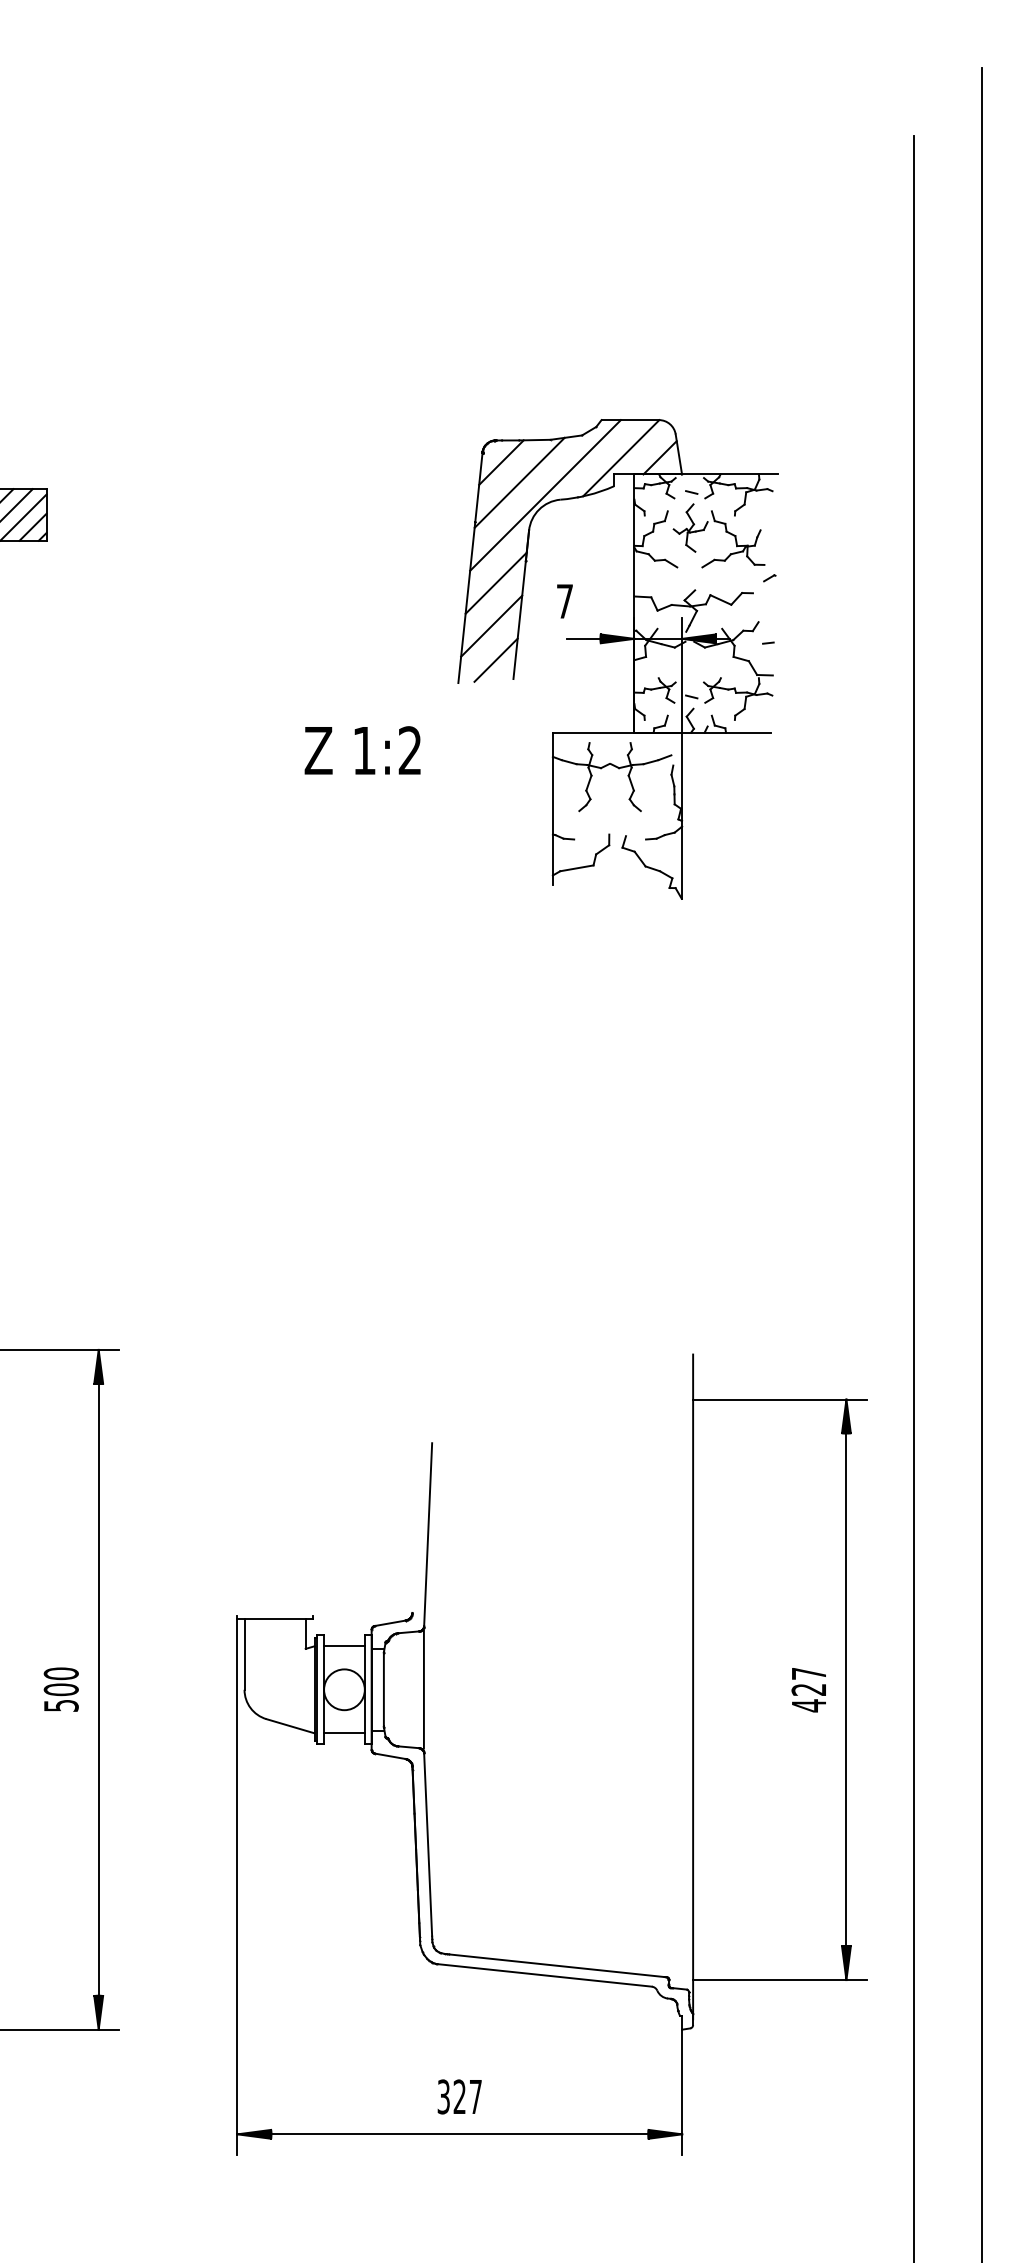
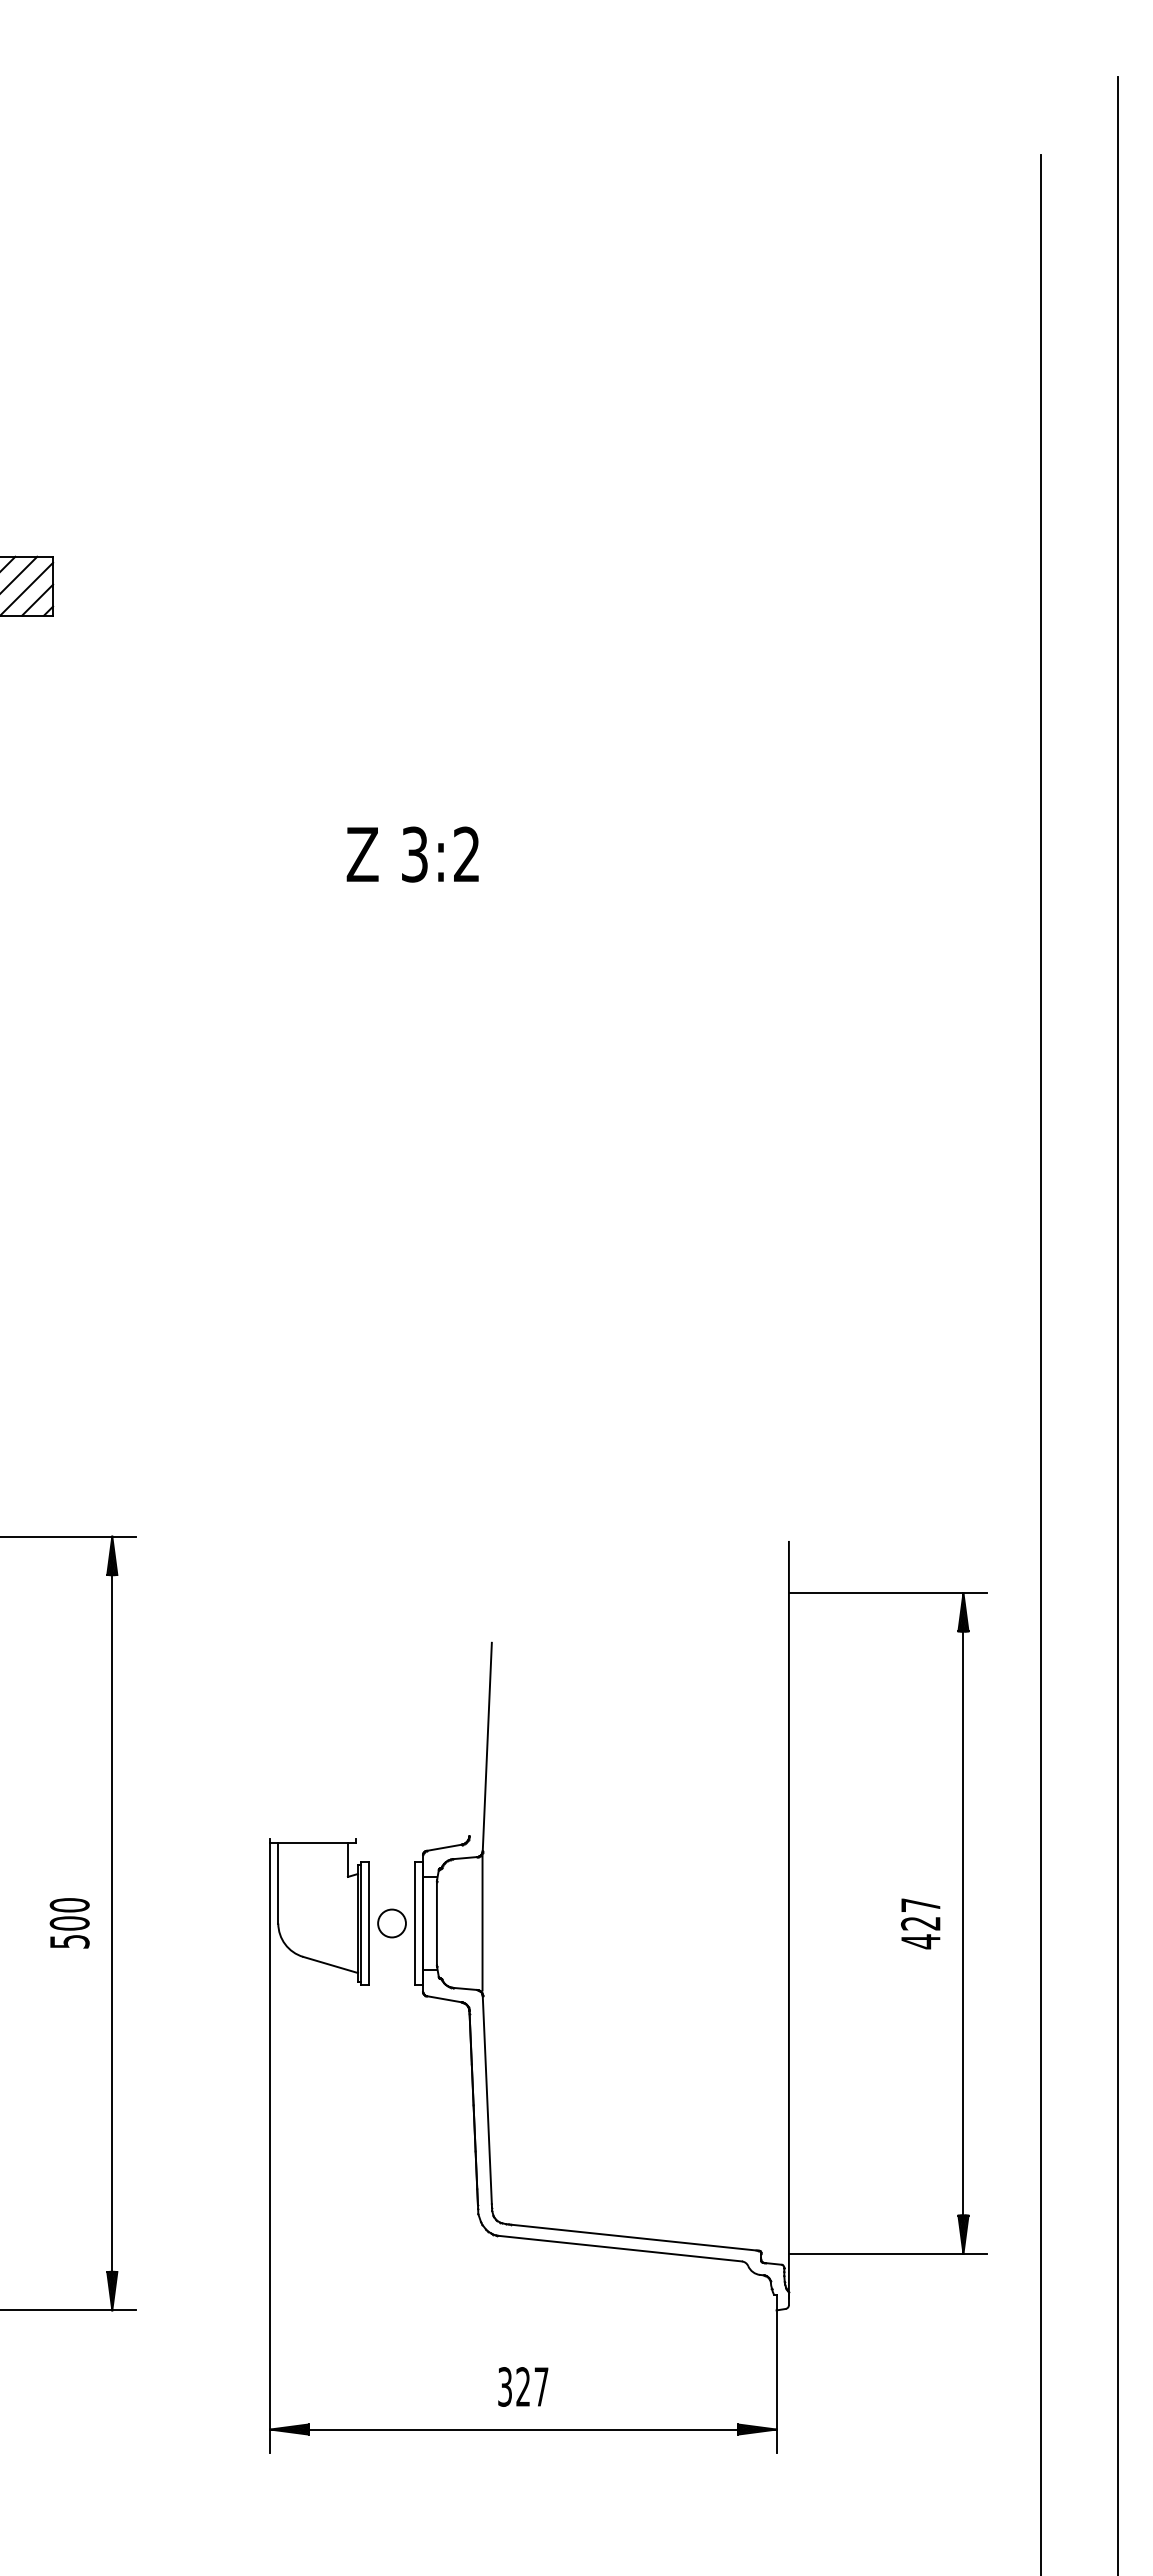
part: (633, 659) -> (721, 750), removed
text: (364, 750) -> (414, 854), 1:2 -> 3:2
line: (343, 1645) -> (391, 1873), removed
circle: (343, 1689) -> (391, 1923), size x0.6
line: (343, 1733) -> (391, 1973), removed

